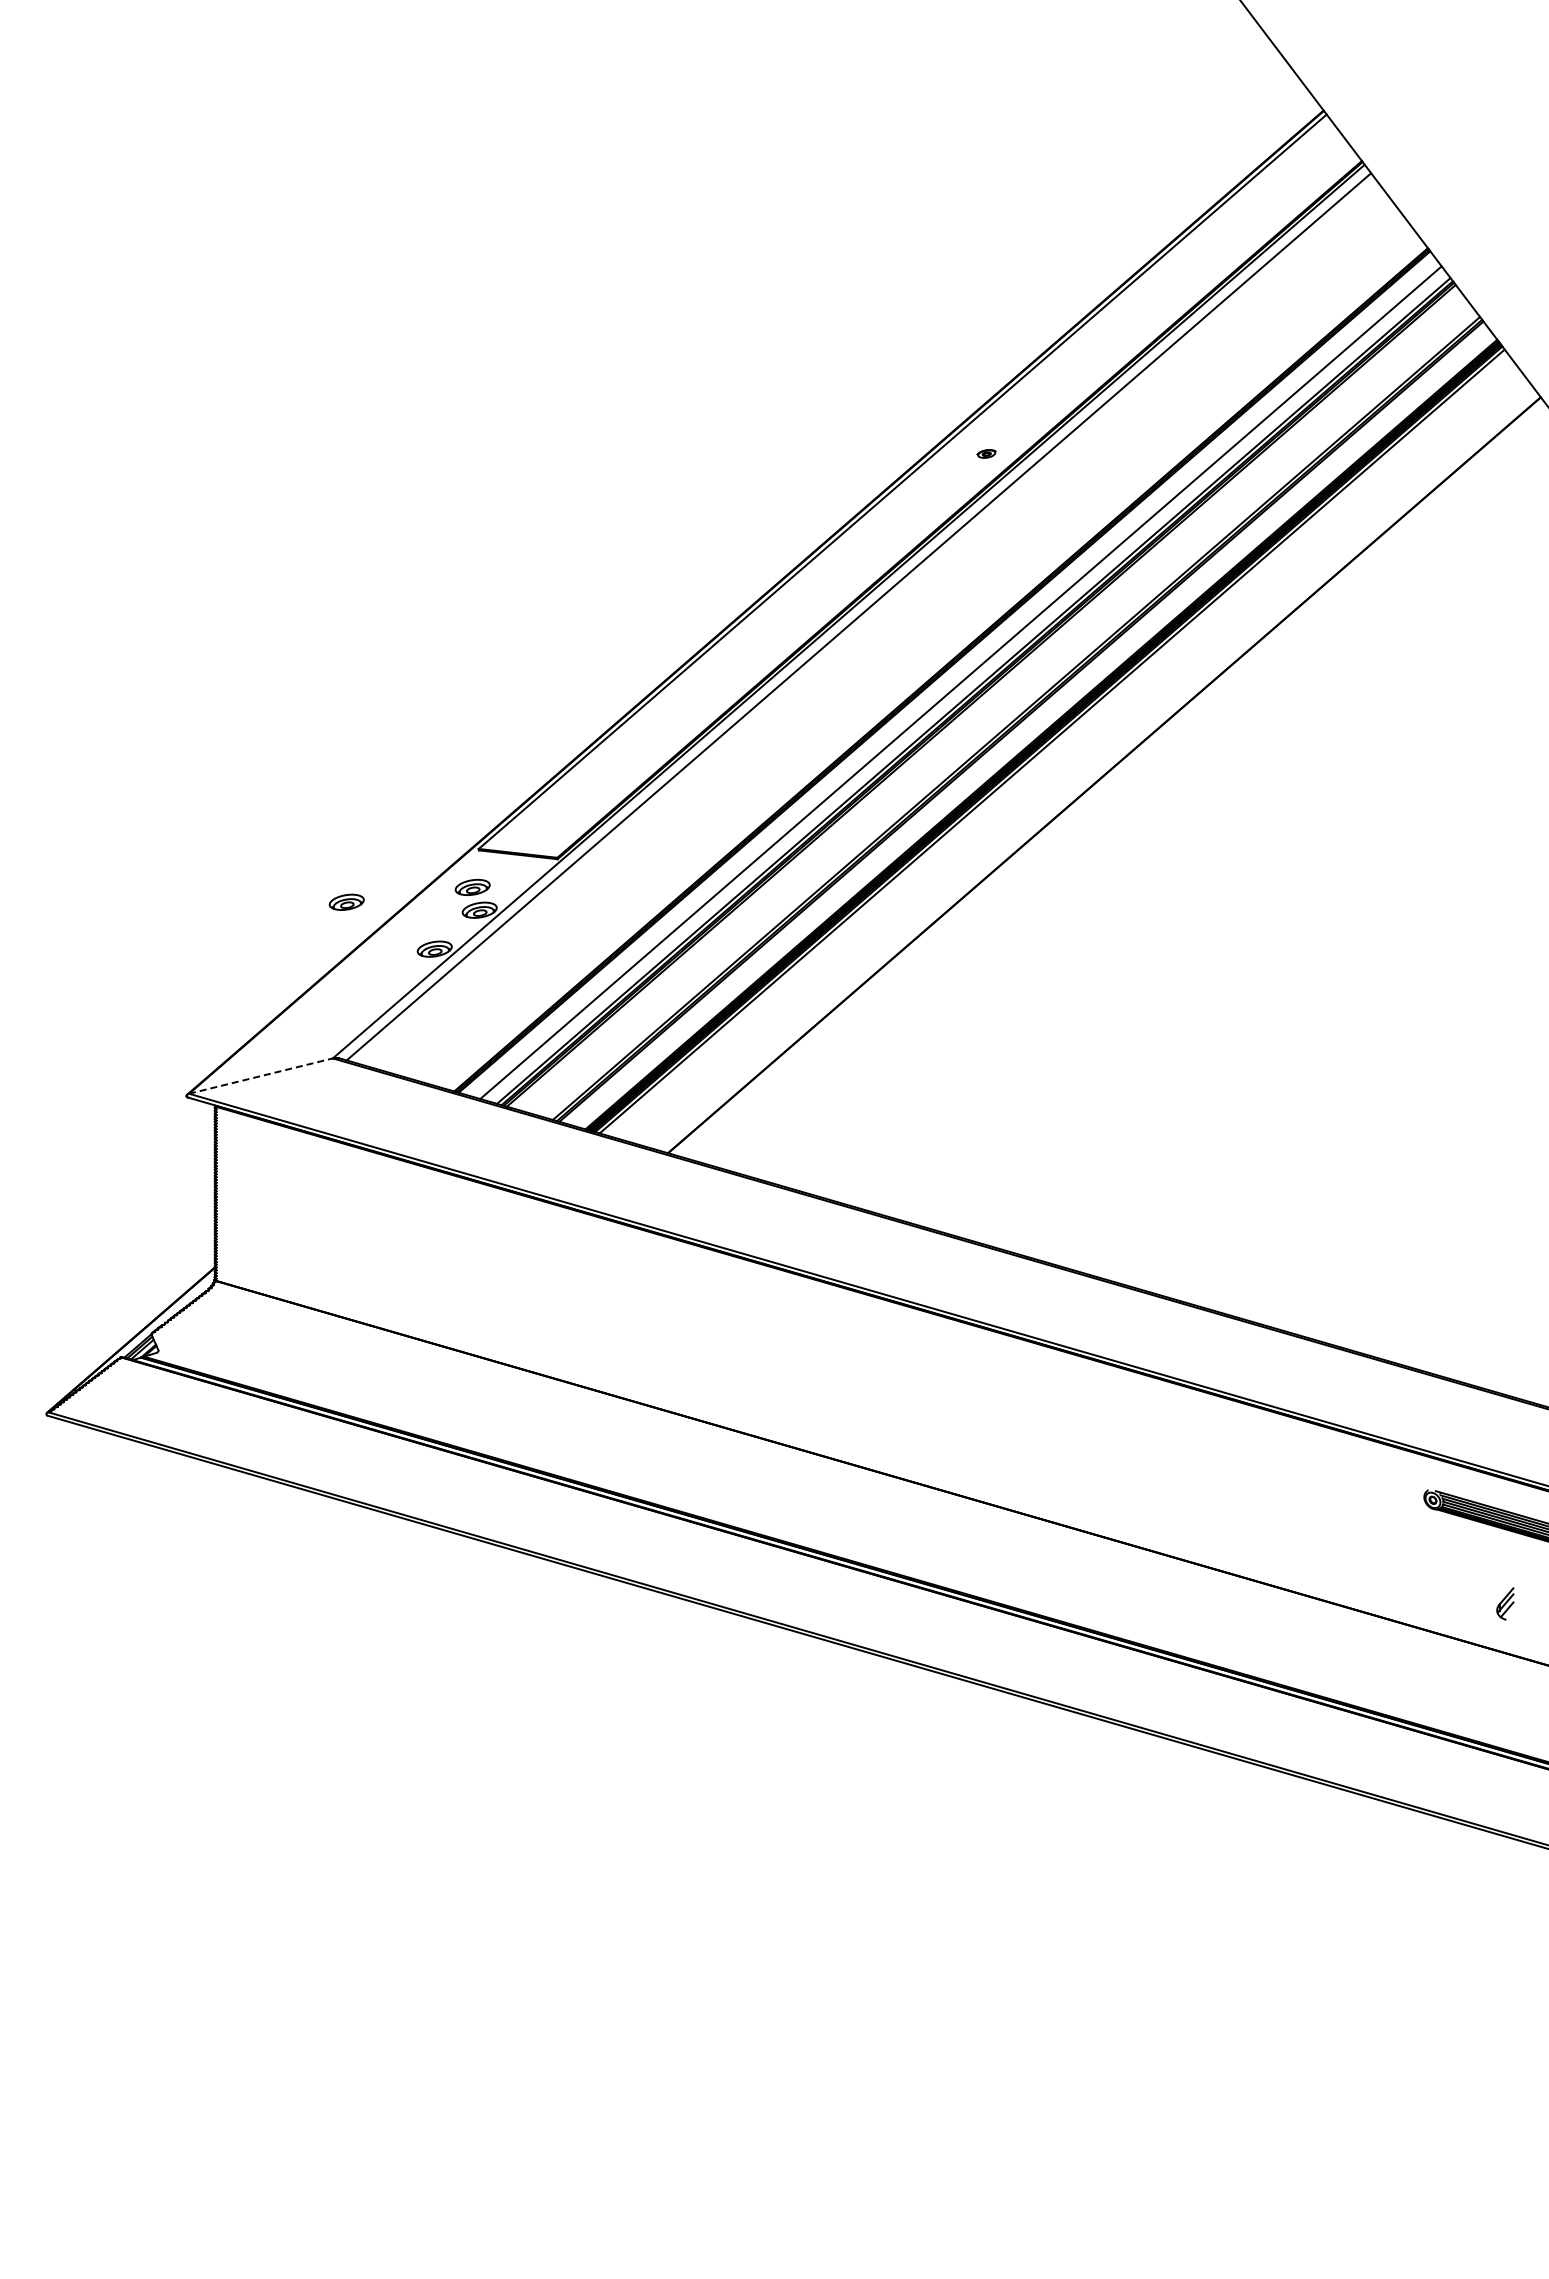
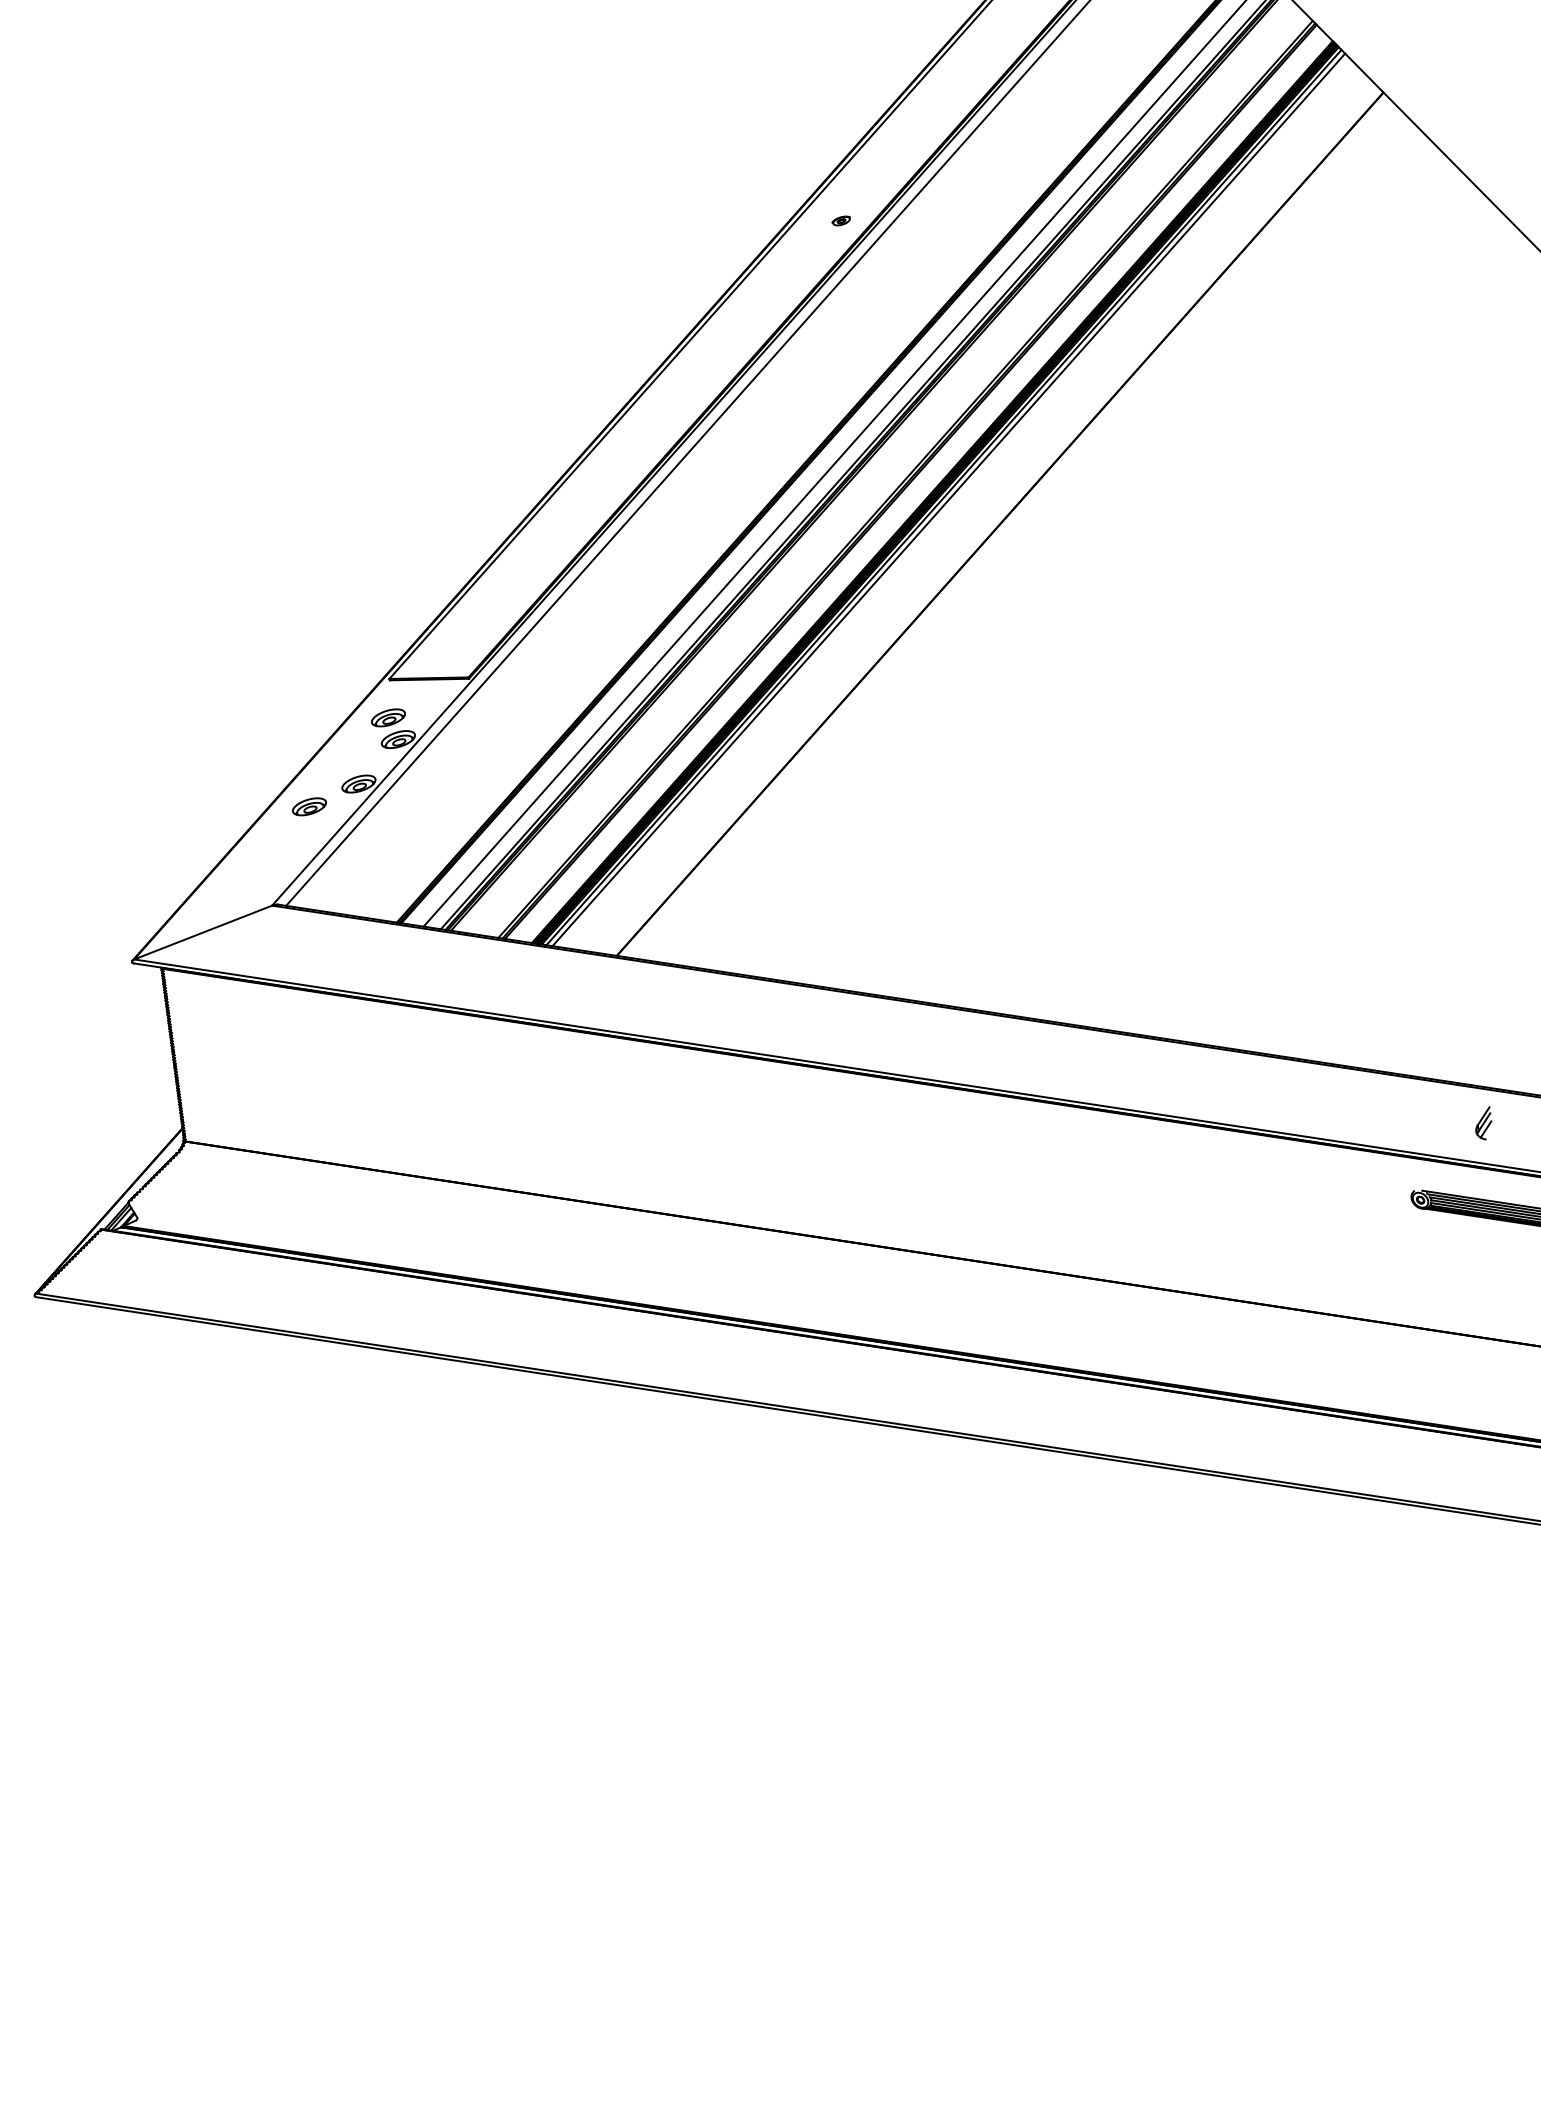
line: (1056, 744) -> (948, 499), added
part: (346, 901) -> (309, 806), moved
line: (261, 1075) -> (203, 931), dashed -> solid
part: (1505, 1603) -> (1483, 1123), moved

